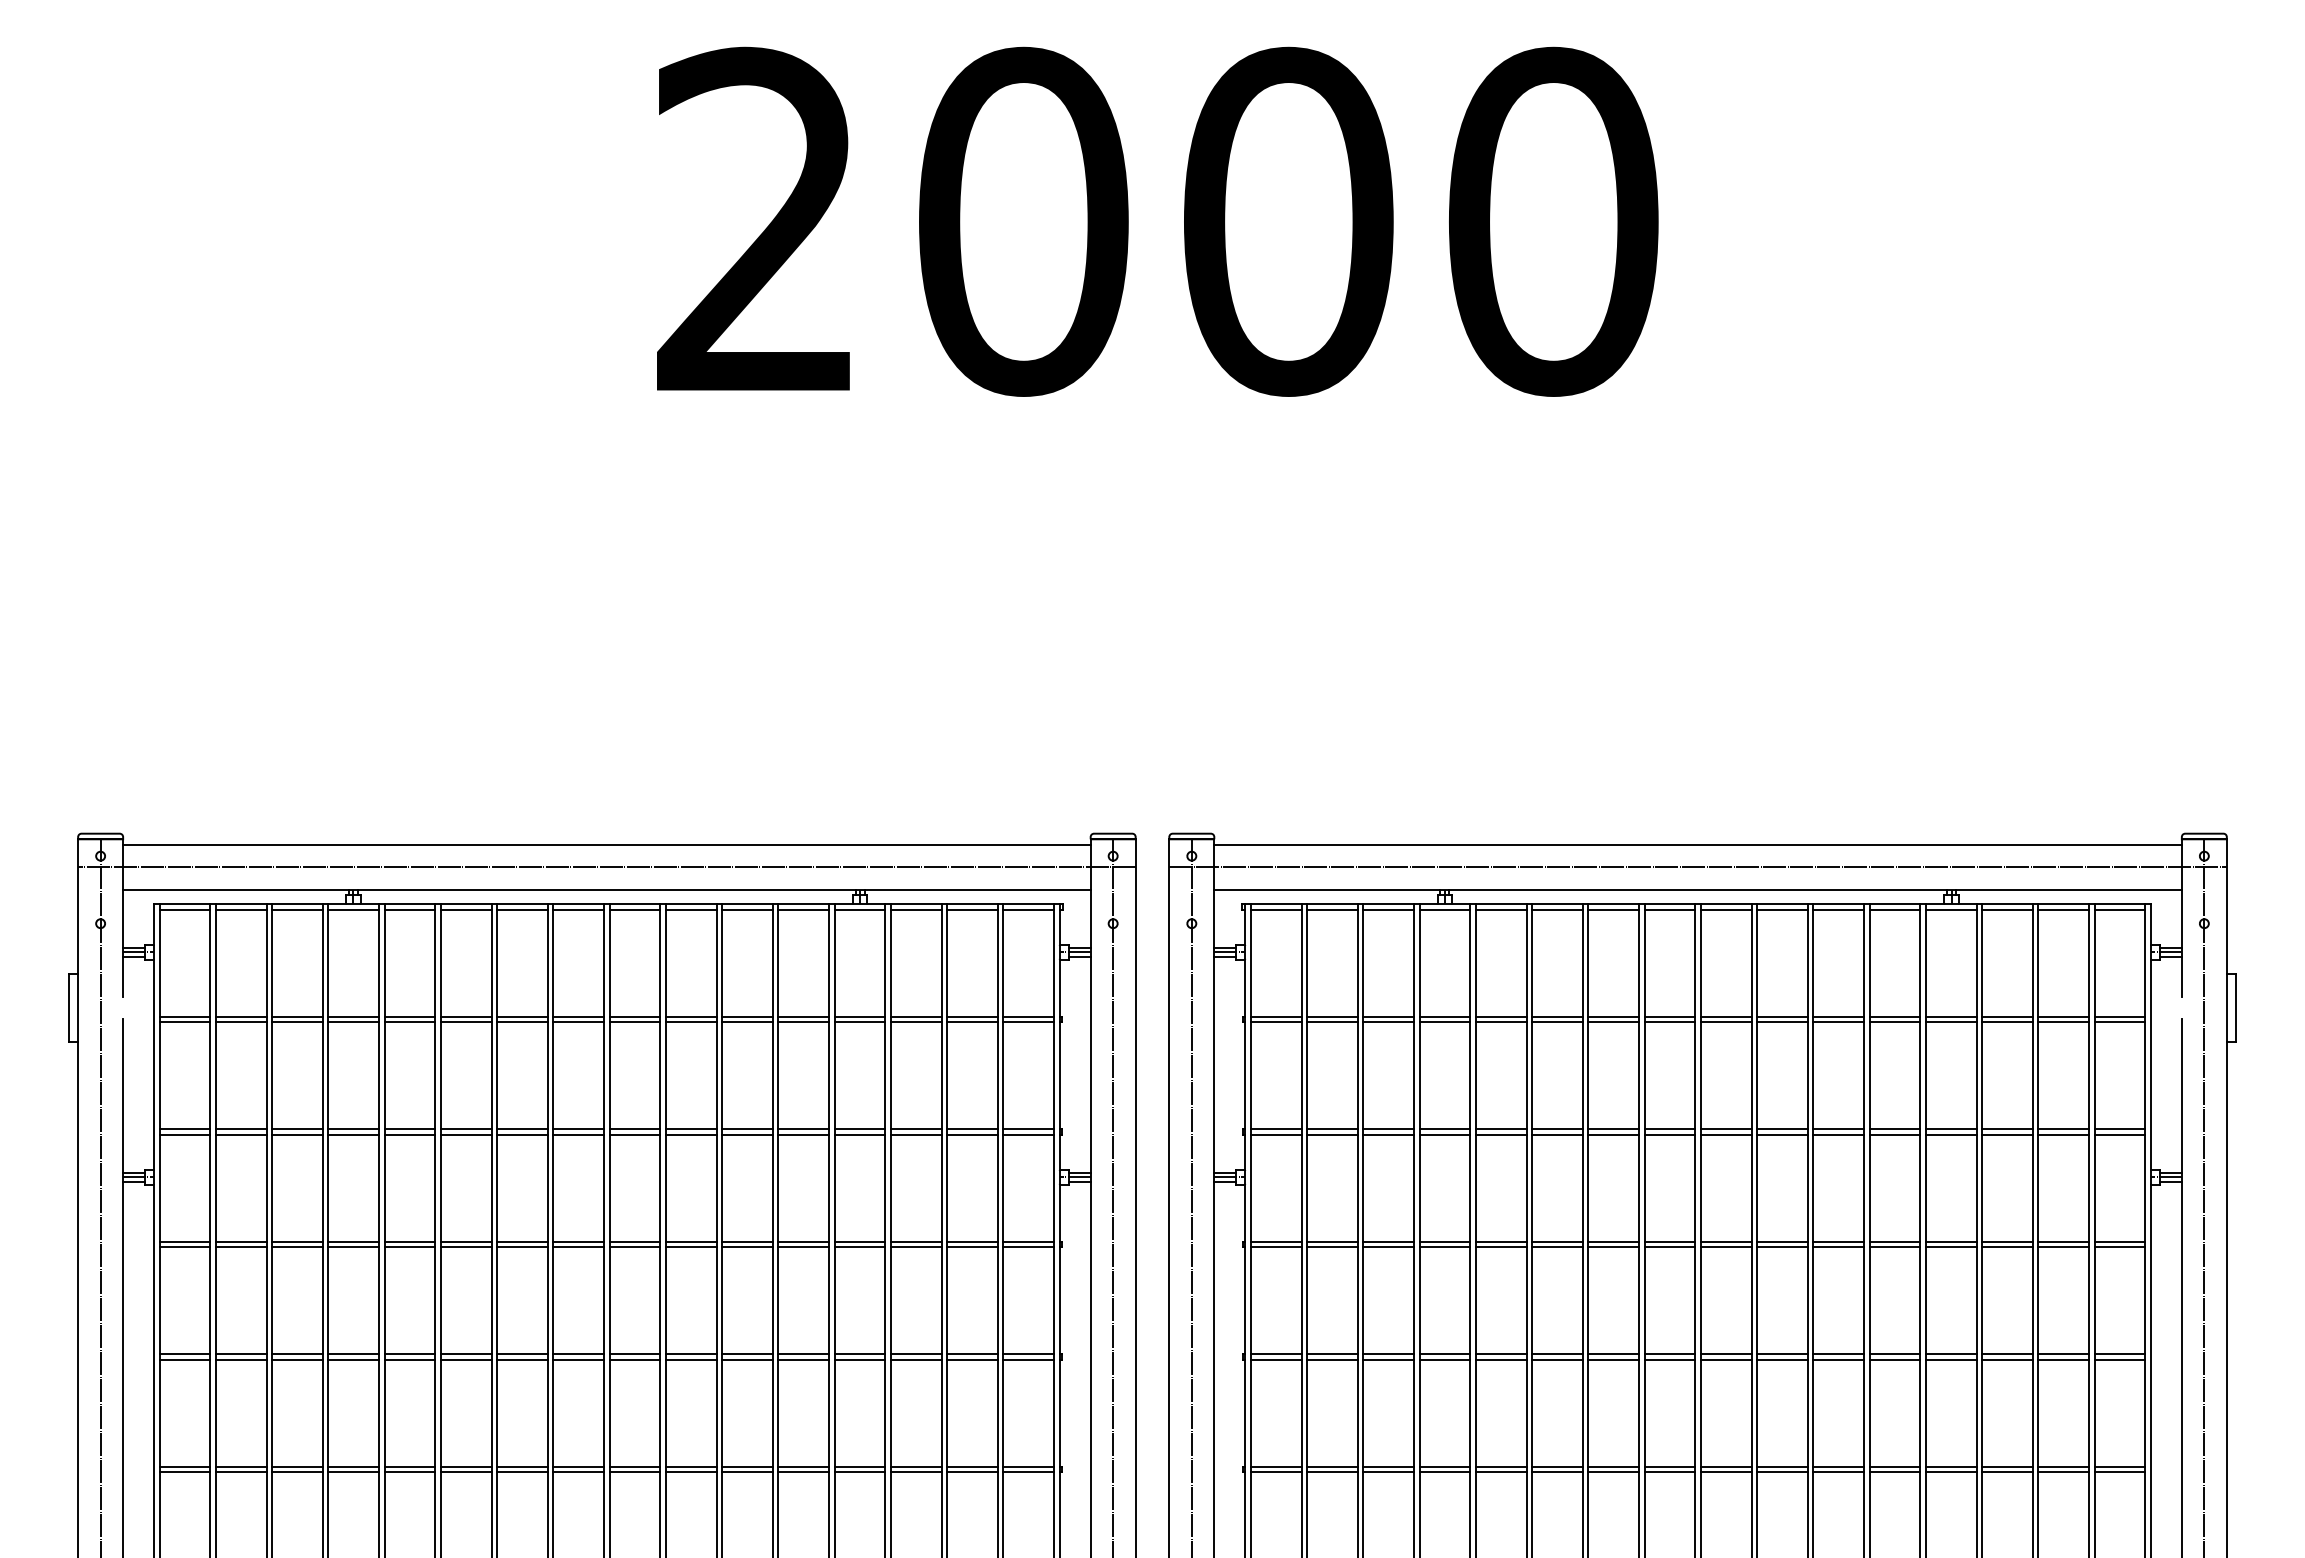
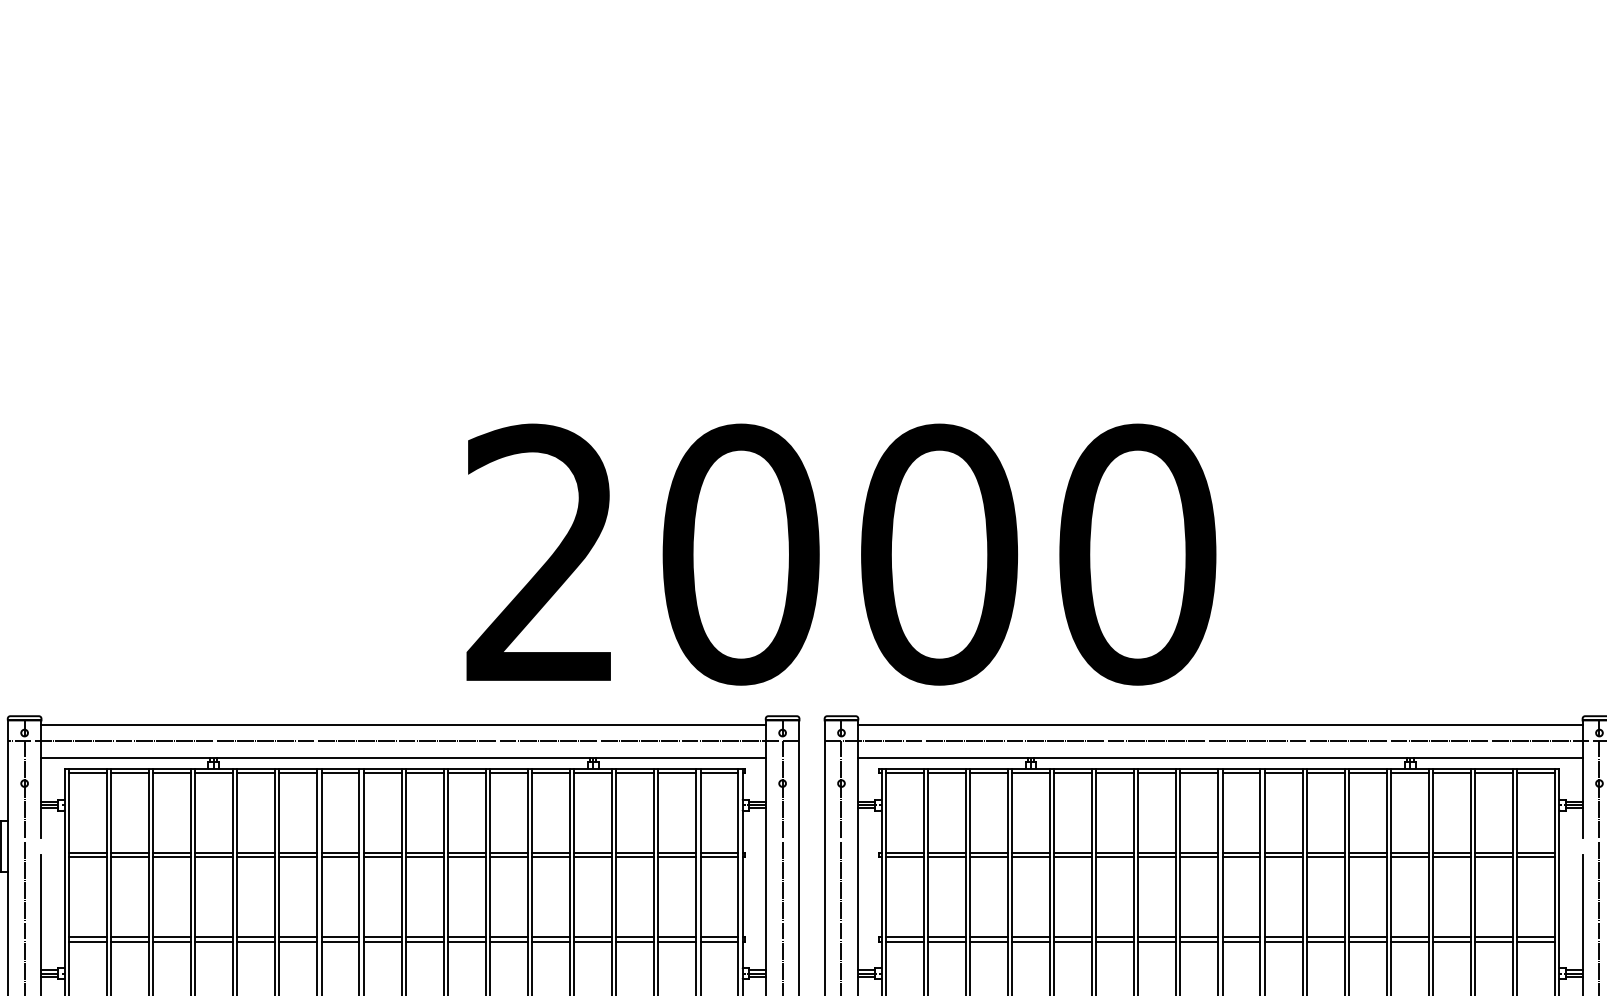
text: (1157, 221) -> (841, 554), moved

